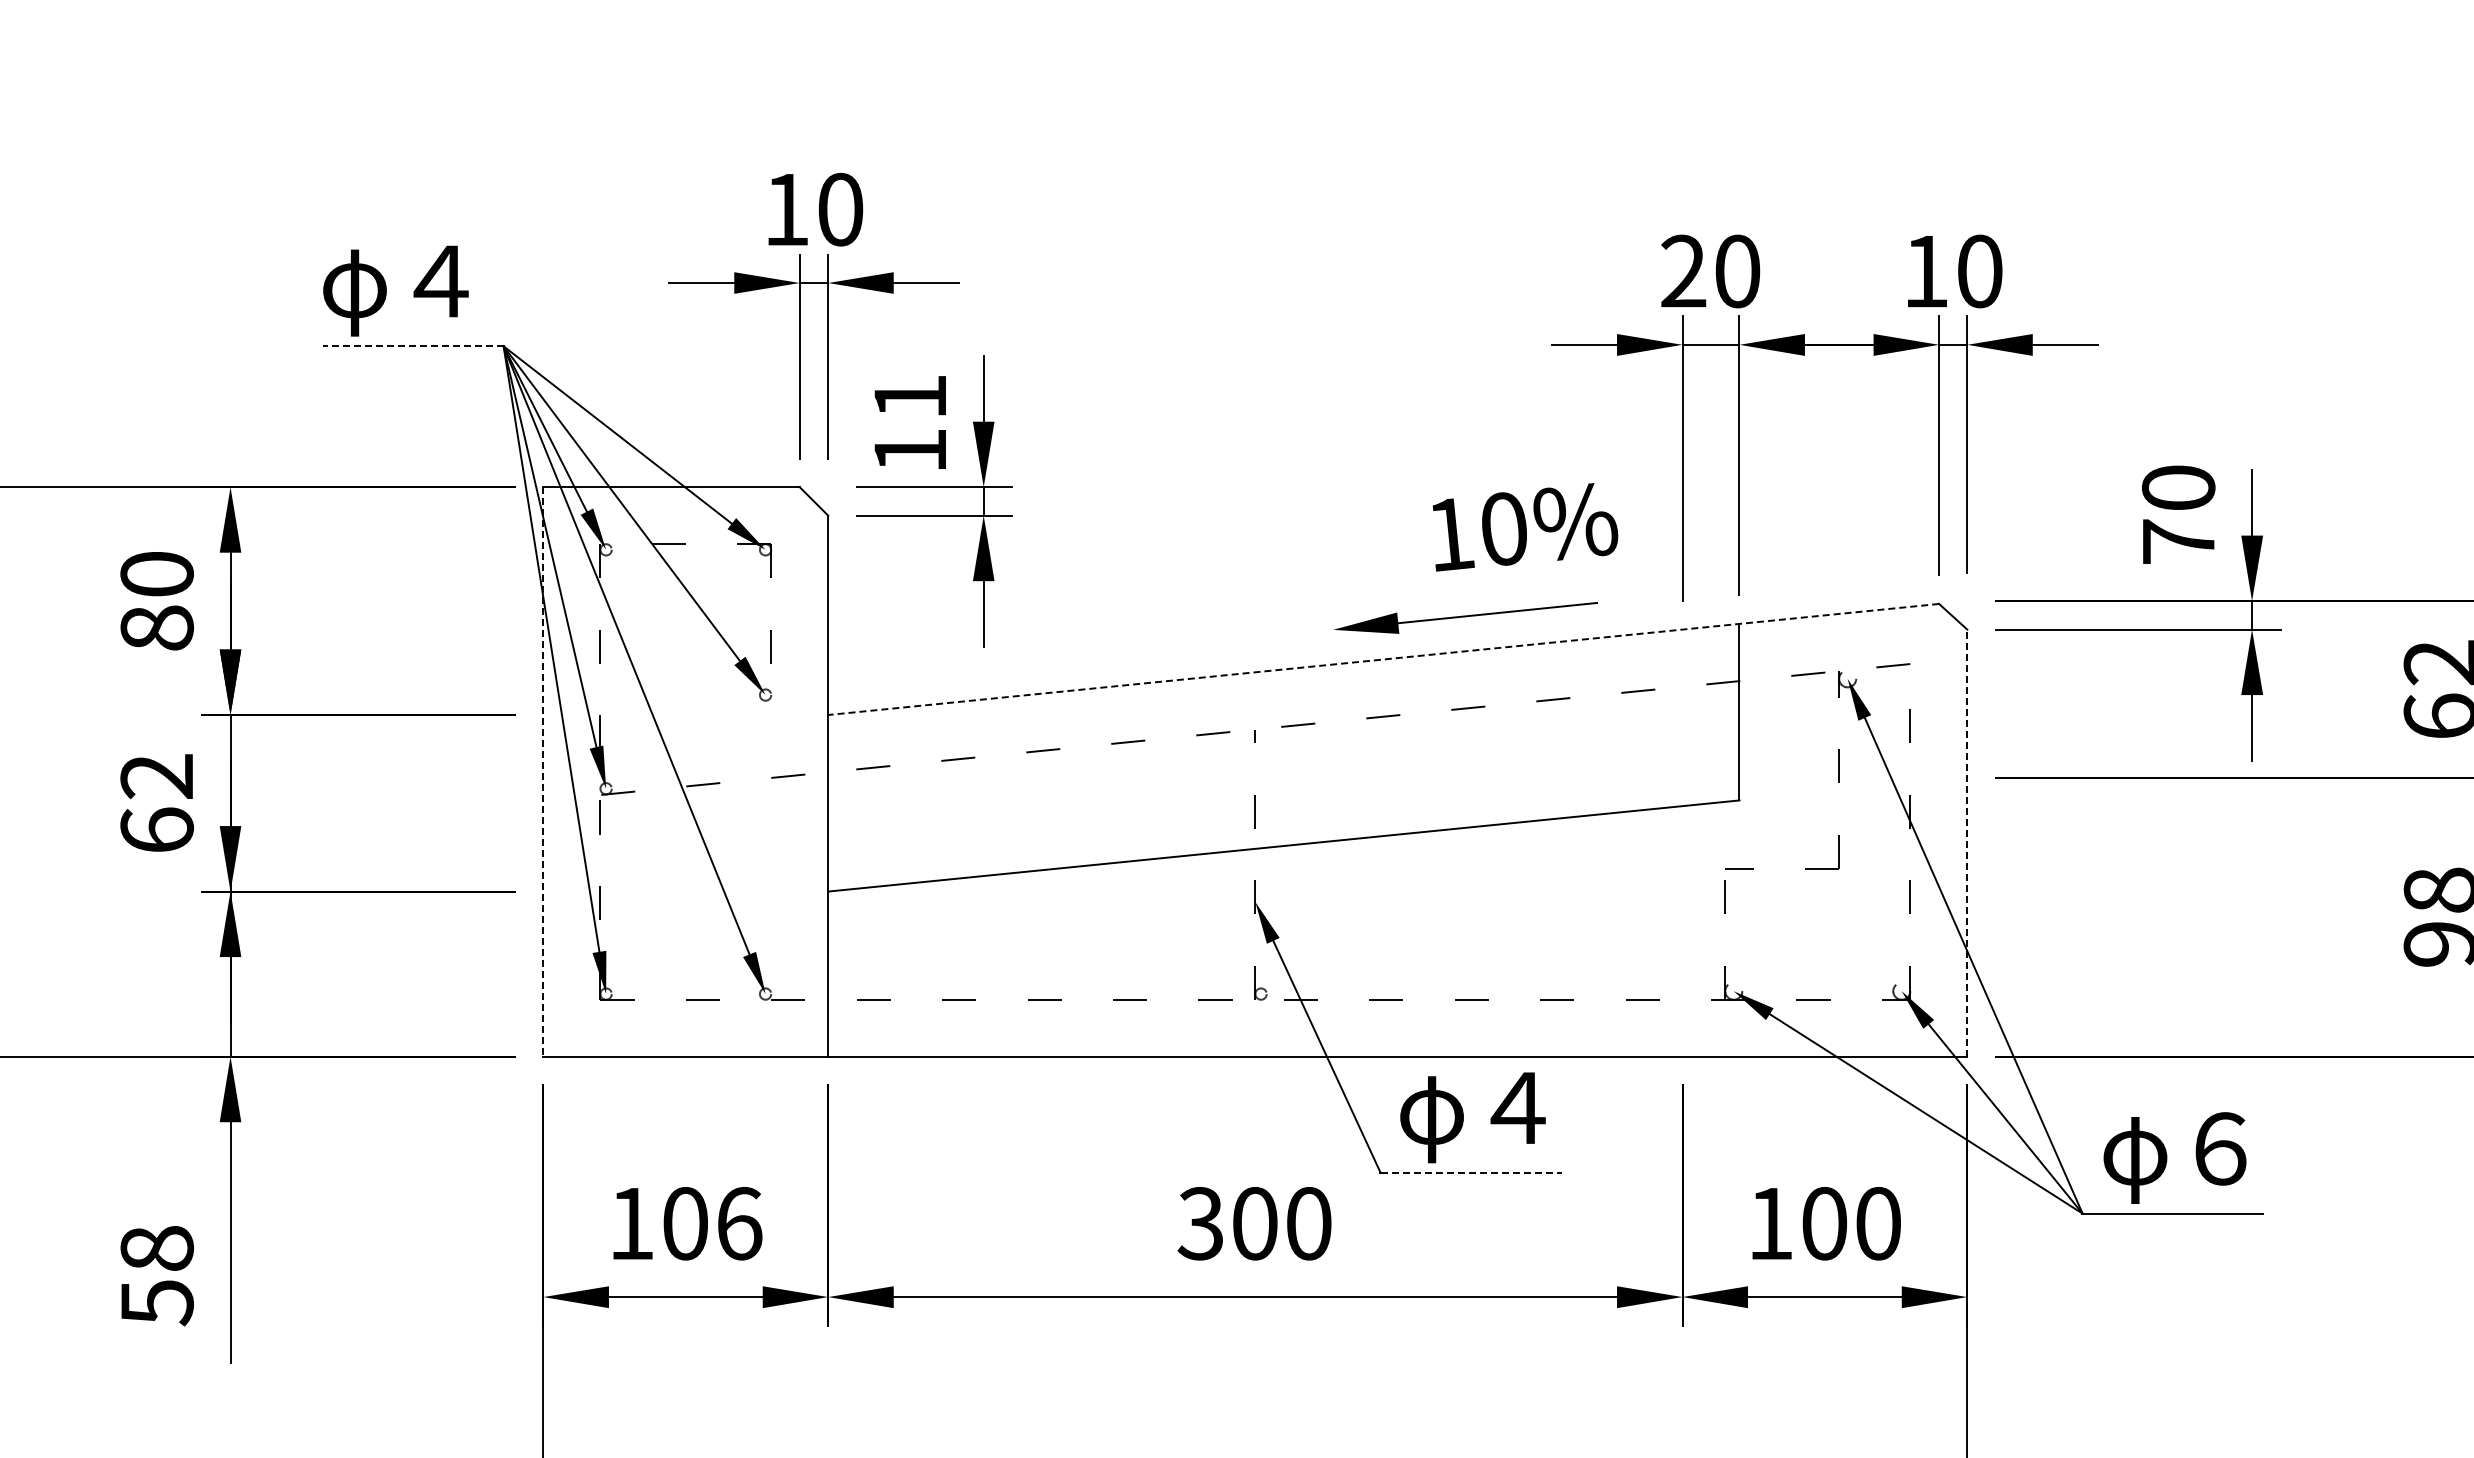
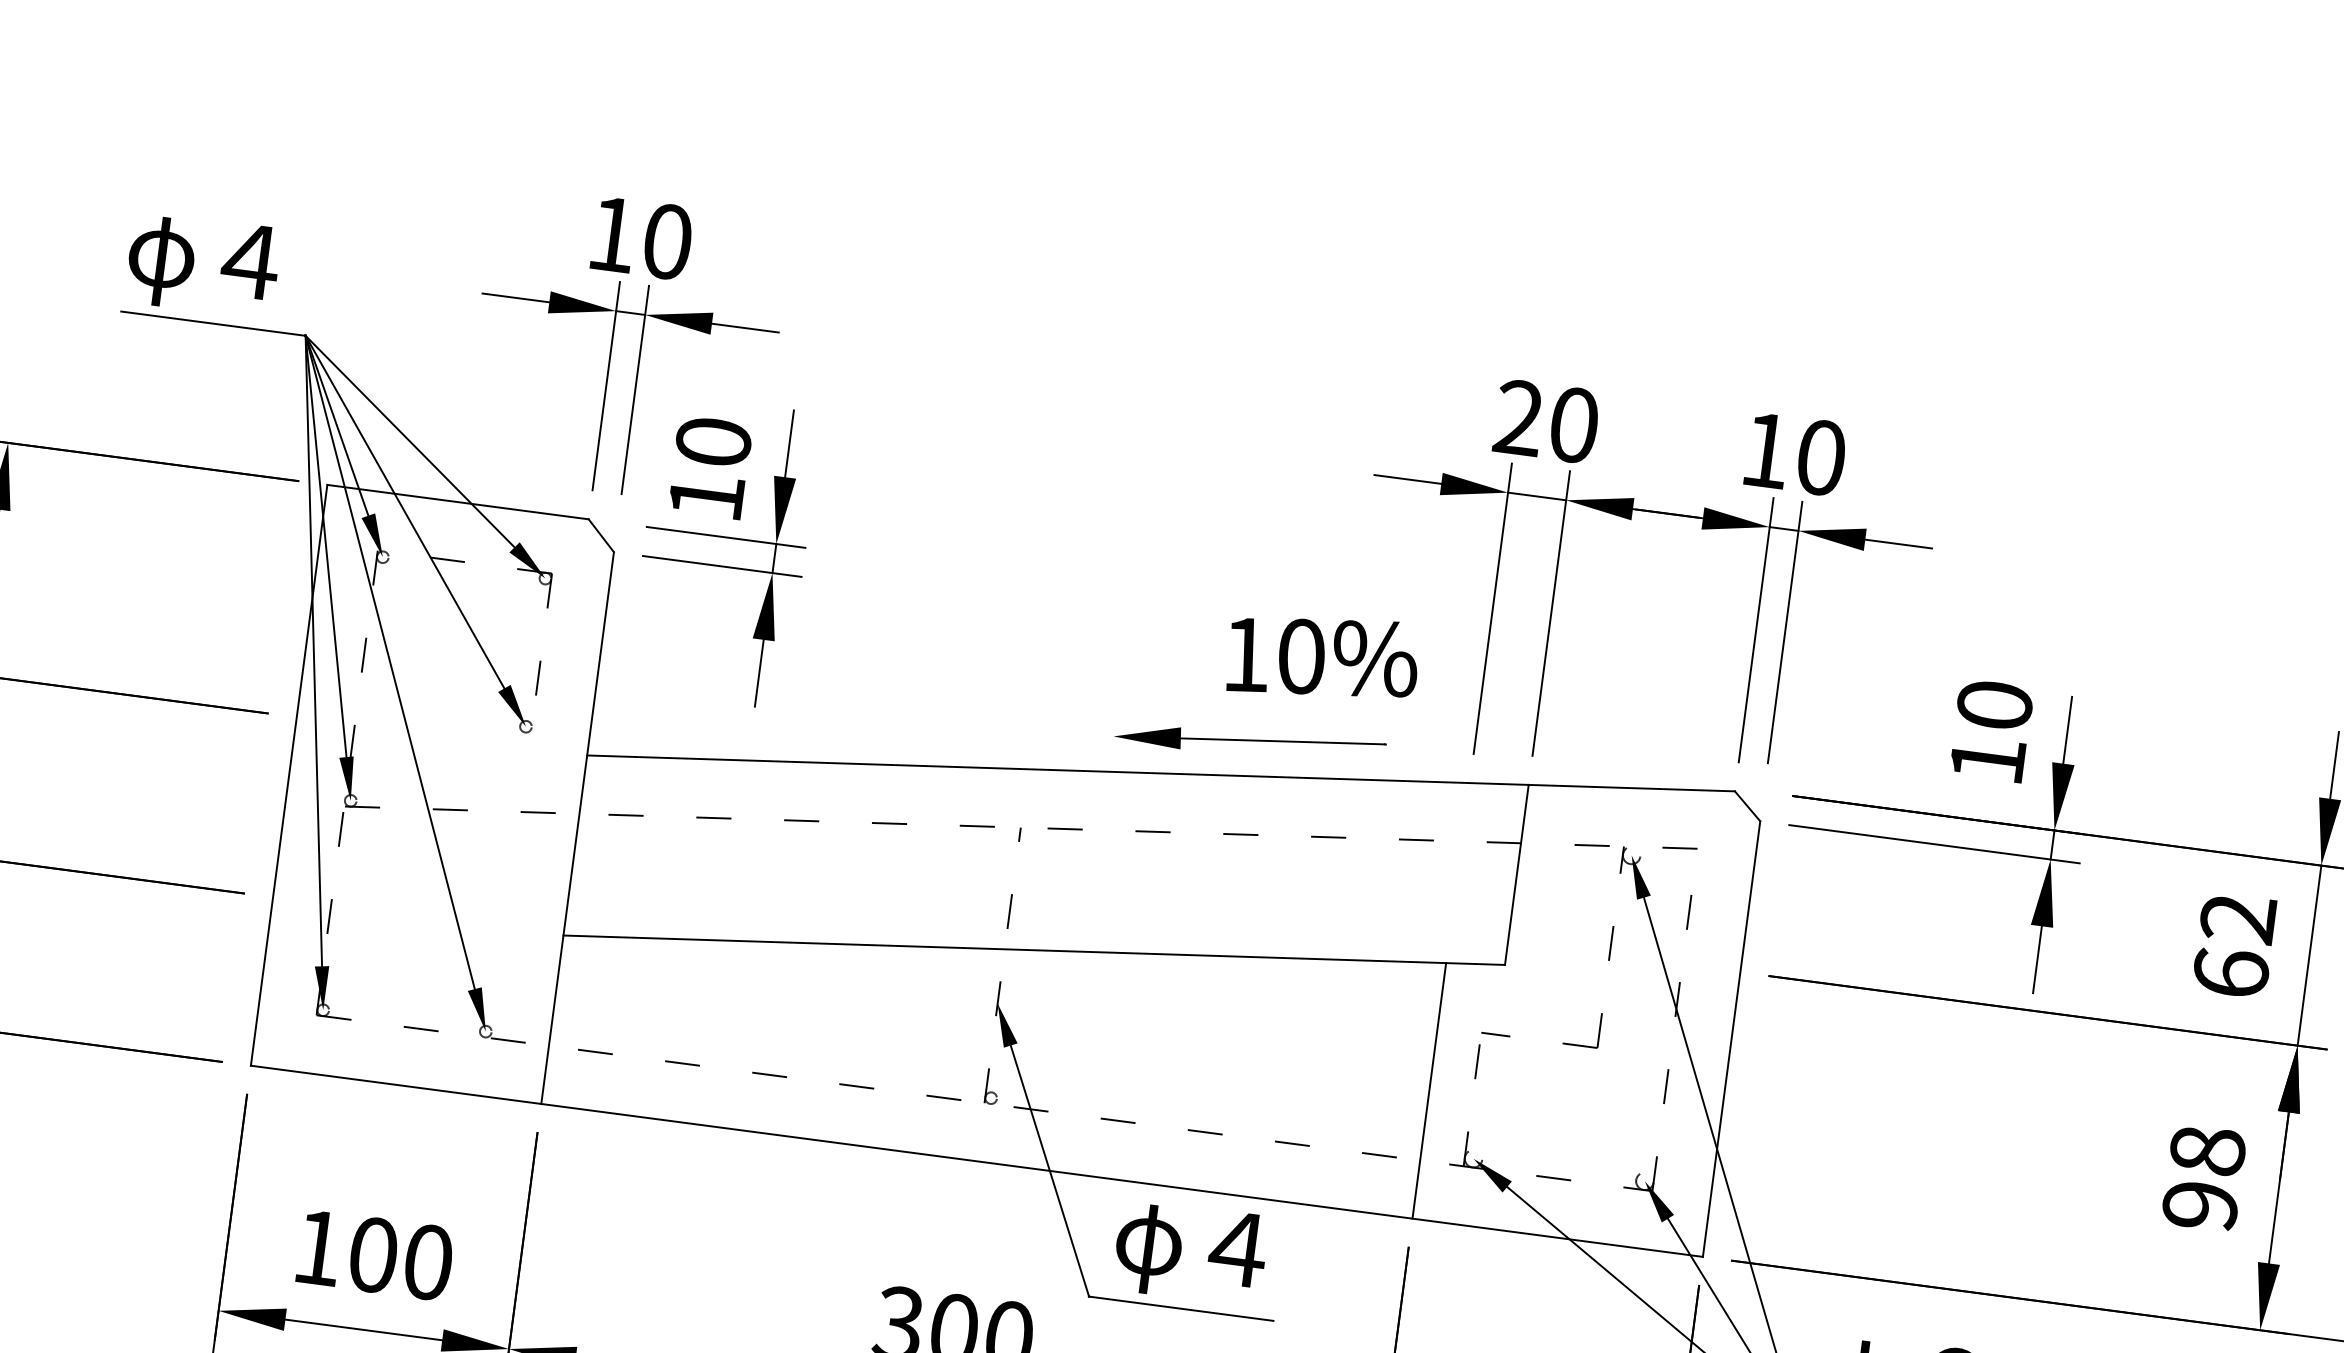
line: (412, 346) -> (212, 323), dashed -> solid
text: (910, 396) -> (713, 441), 11 -> 10
text: (2178, 541) -> (1987, 759), 70 -> 10
line: (1383, 659) -> (1160, 773), dashed -> solid
line: (543, 771) -> (289, 774), dashed -> solid
line: (1967, 843) -> (1731, 1039), dashed -> solid
line: (1682, 931) -> (1429, 1090), added
line: (1471, 1172) -> (1181, 1308), dashed -> solid
text: (739, 1223) -> (428, 1262), 106 -> 100

